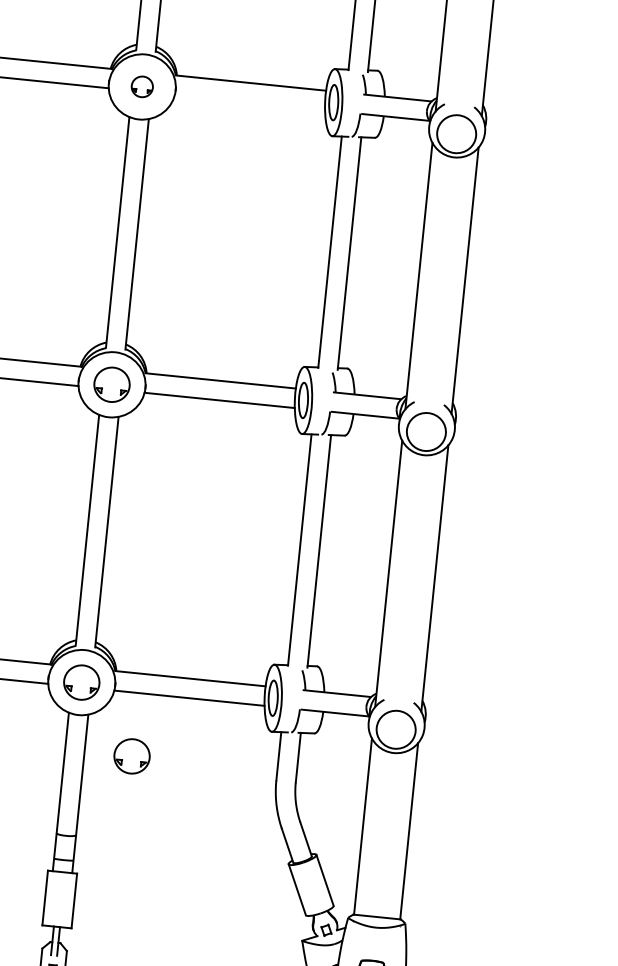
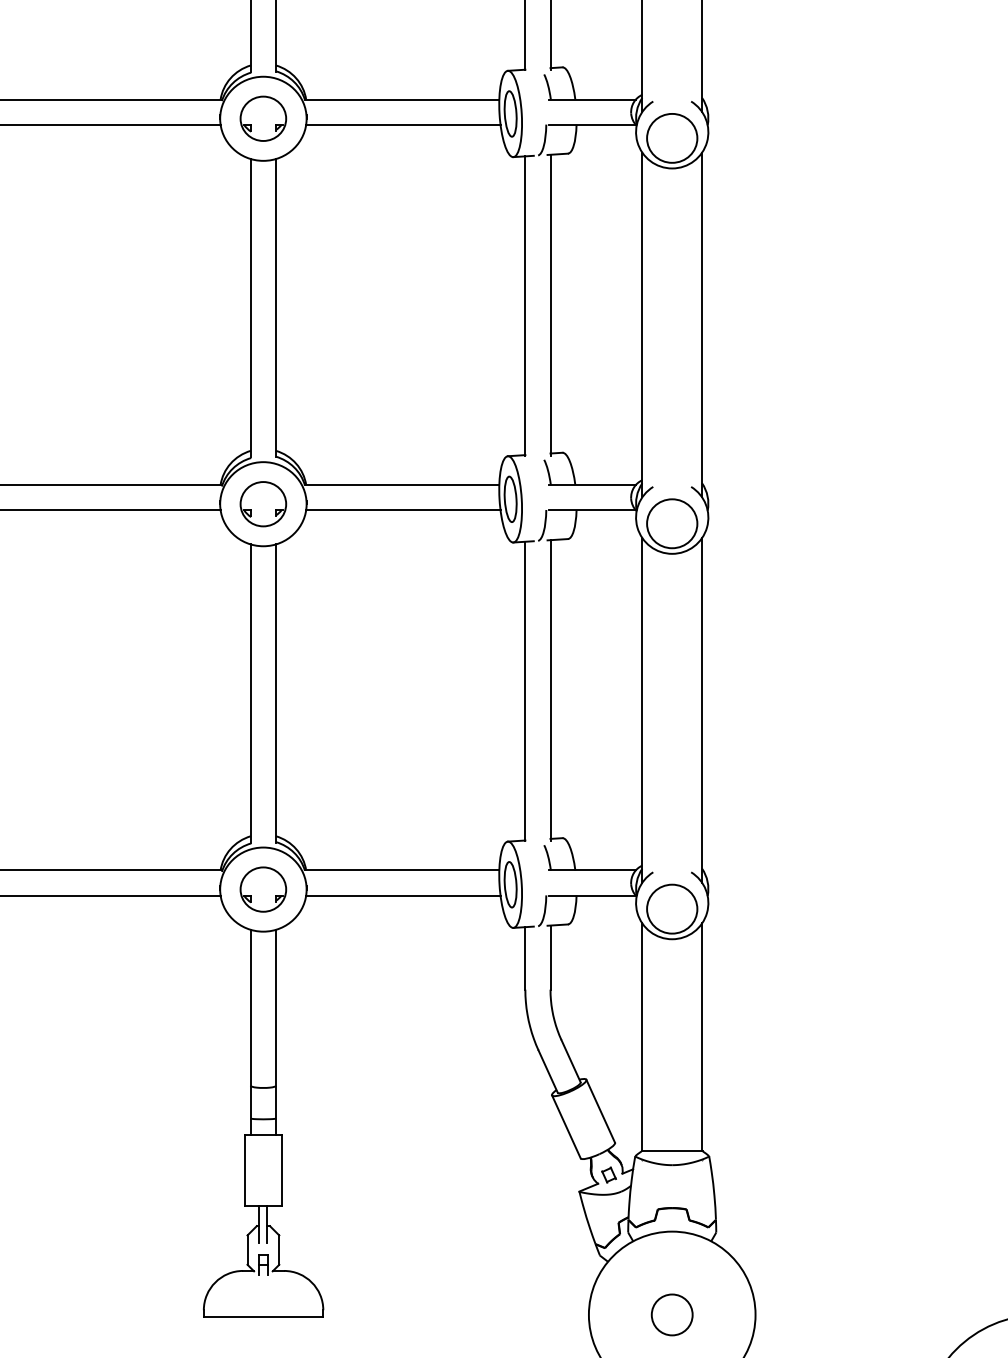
part: (142, 86) -> (263, 118), size x1.67
line: (250, 102) -> (403, 124), added
part: (132, 756) -> (337, 977), removed

